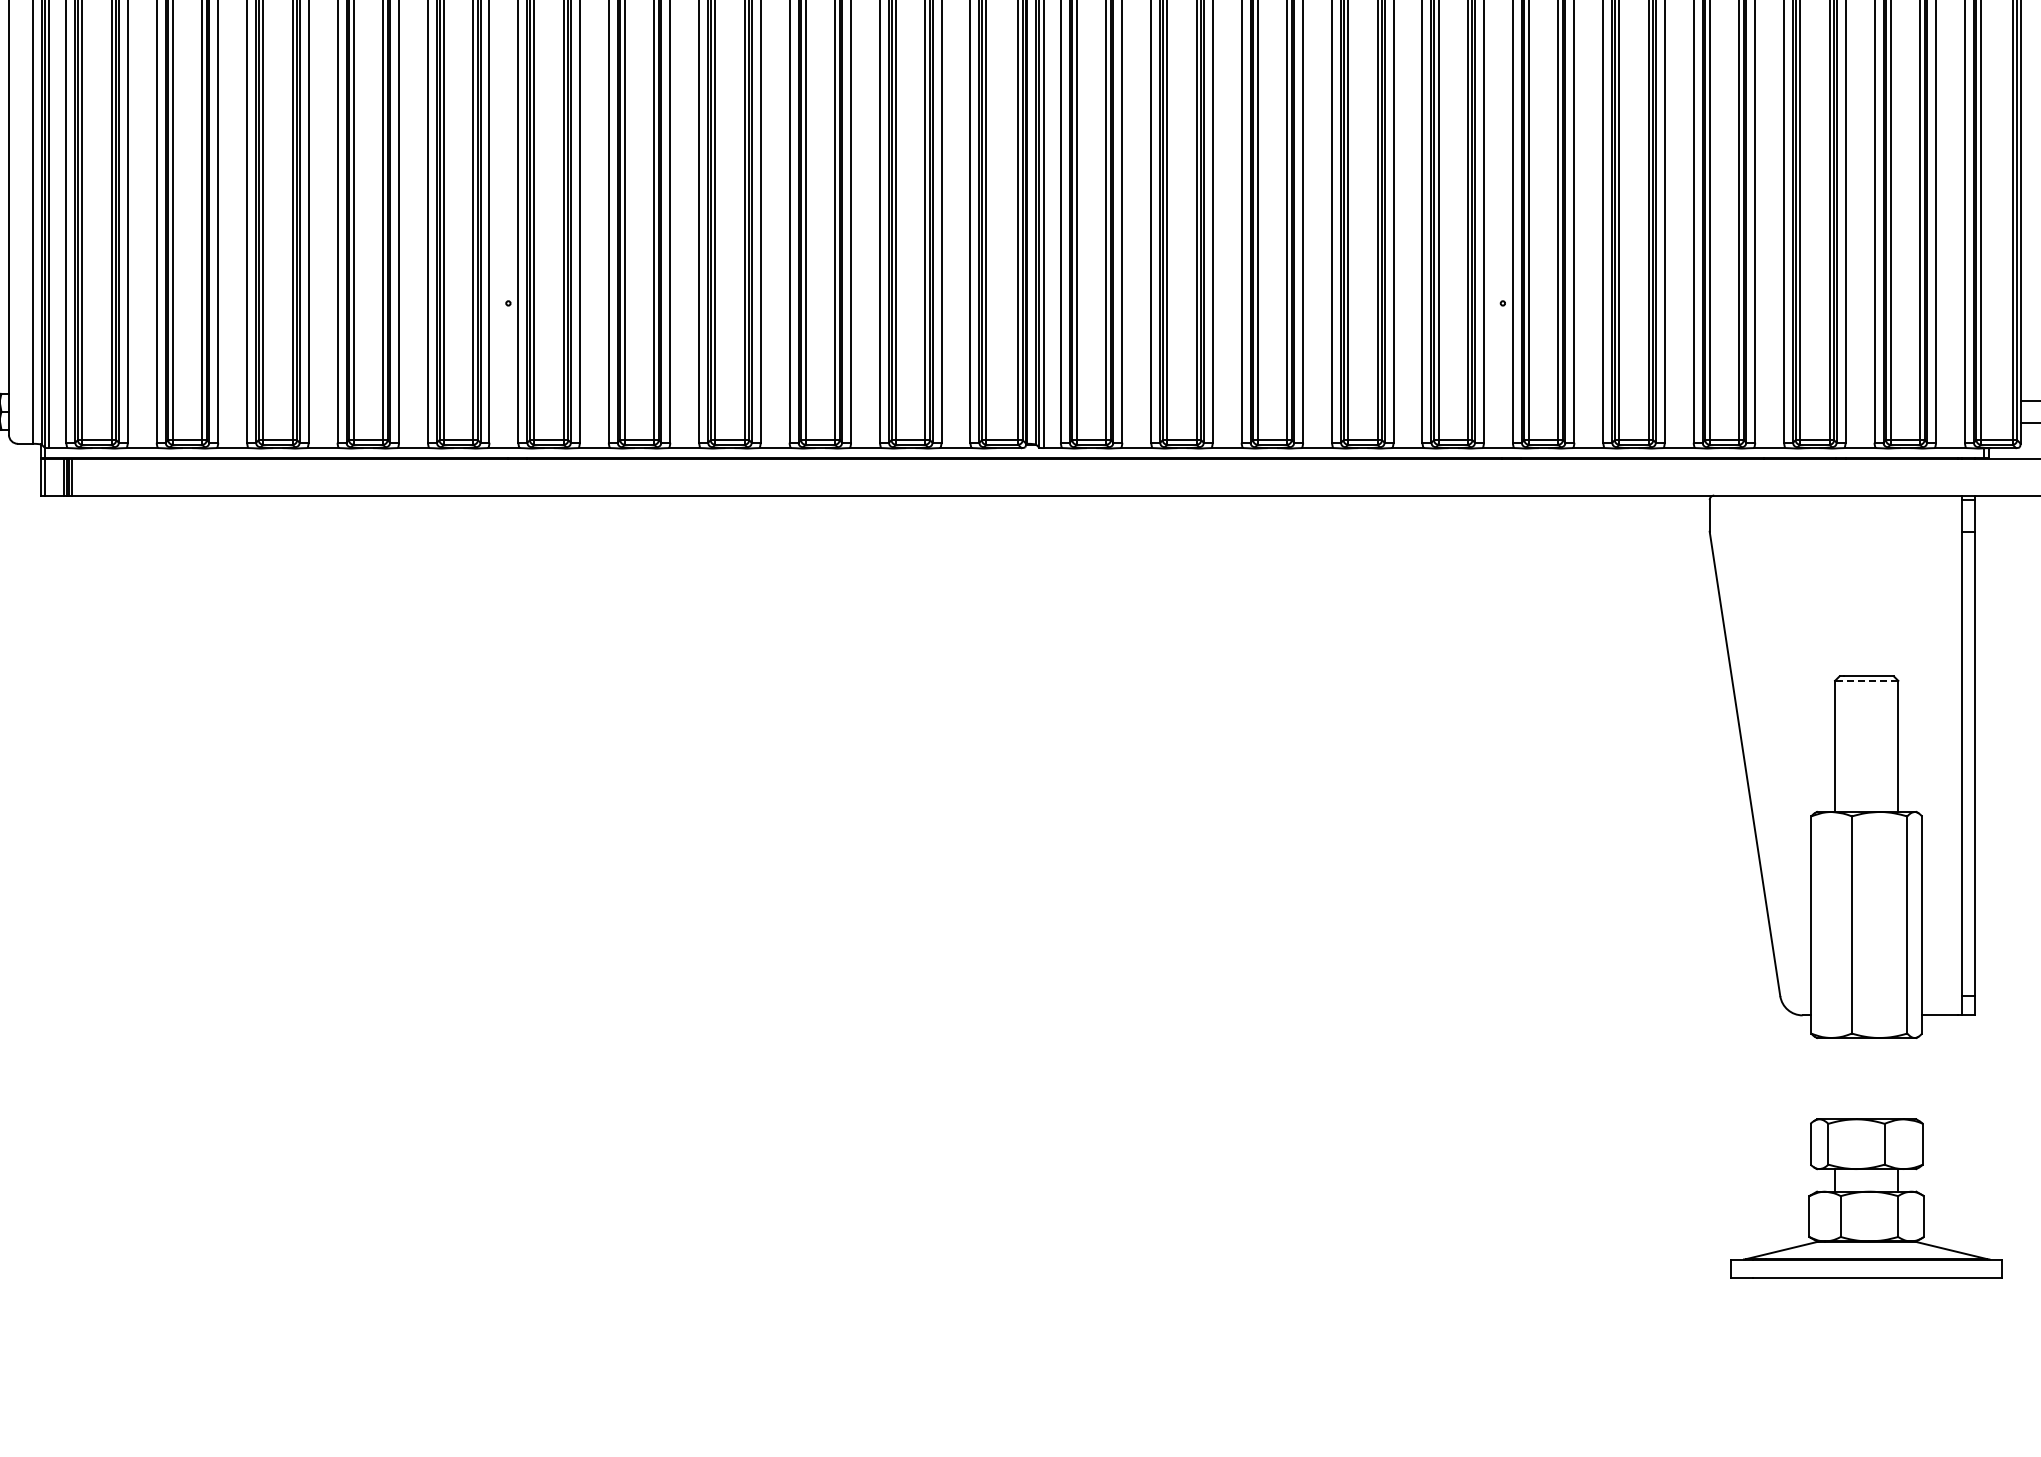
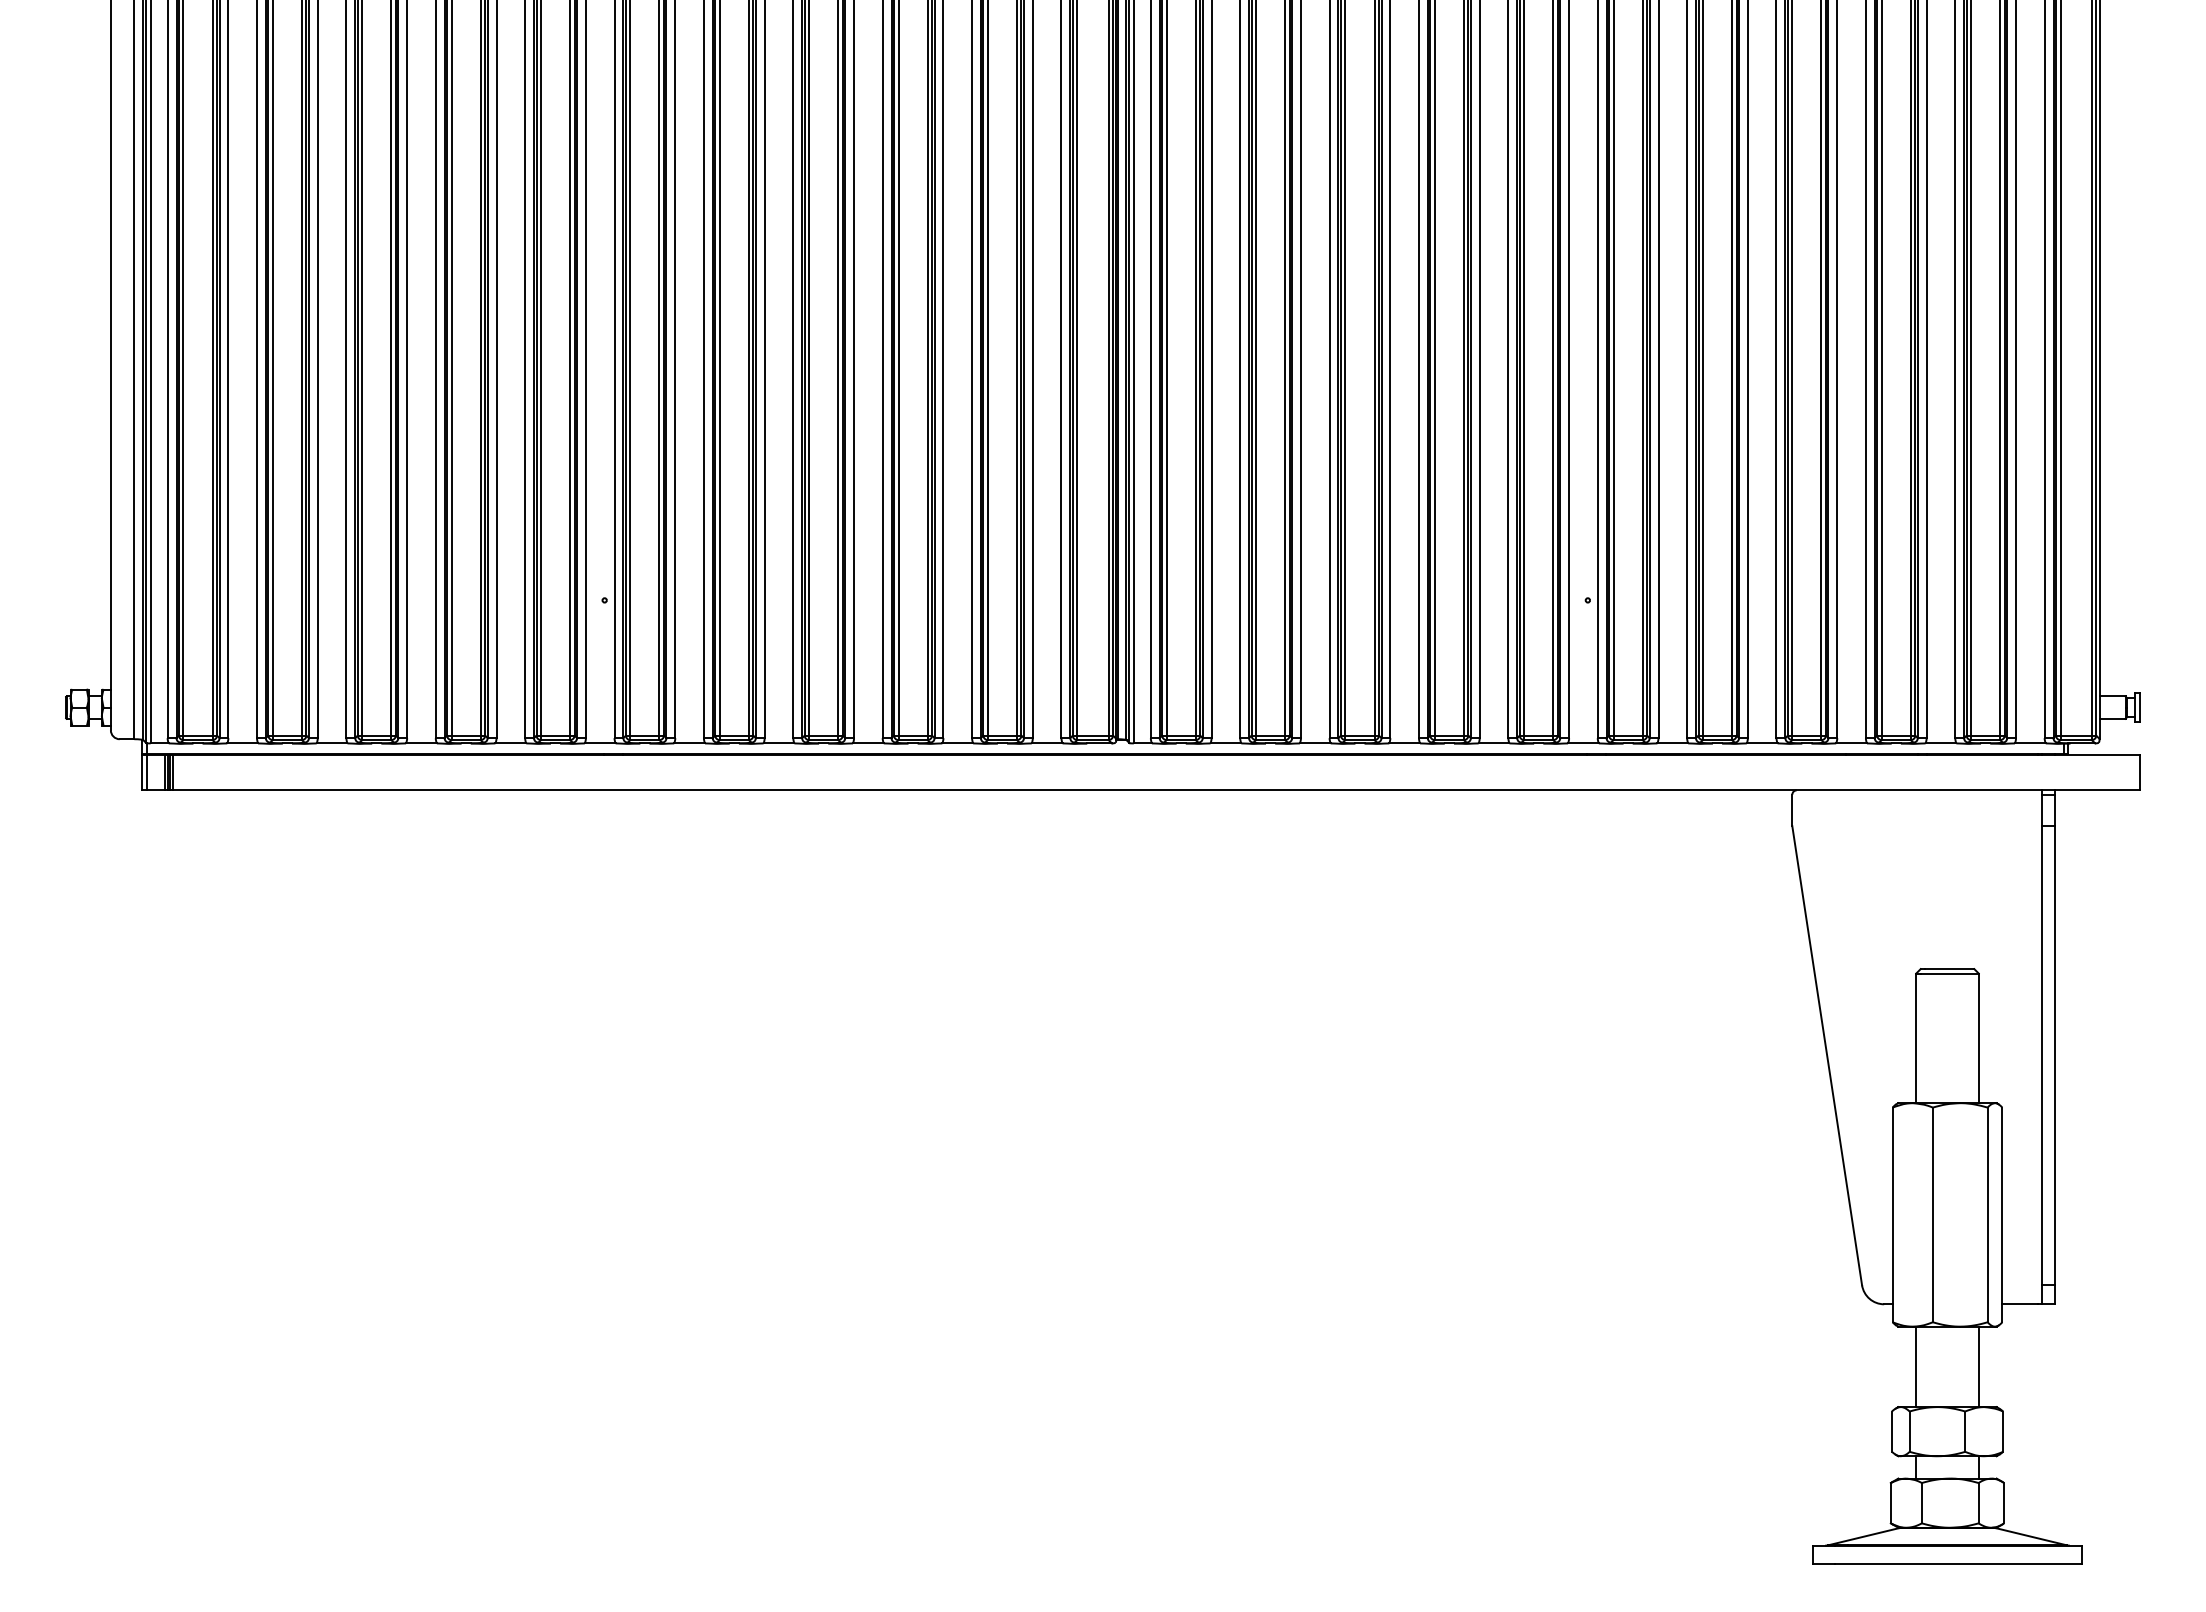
line: (1869, 680) -> (1950, 973), dashed -> solid
line: (1835, 1078) -> (1916, 1366), added
line: (1898, 1078) -> (1978, 1366), added

